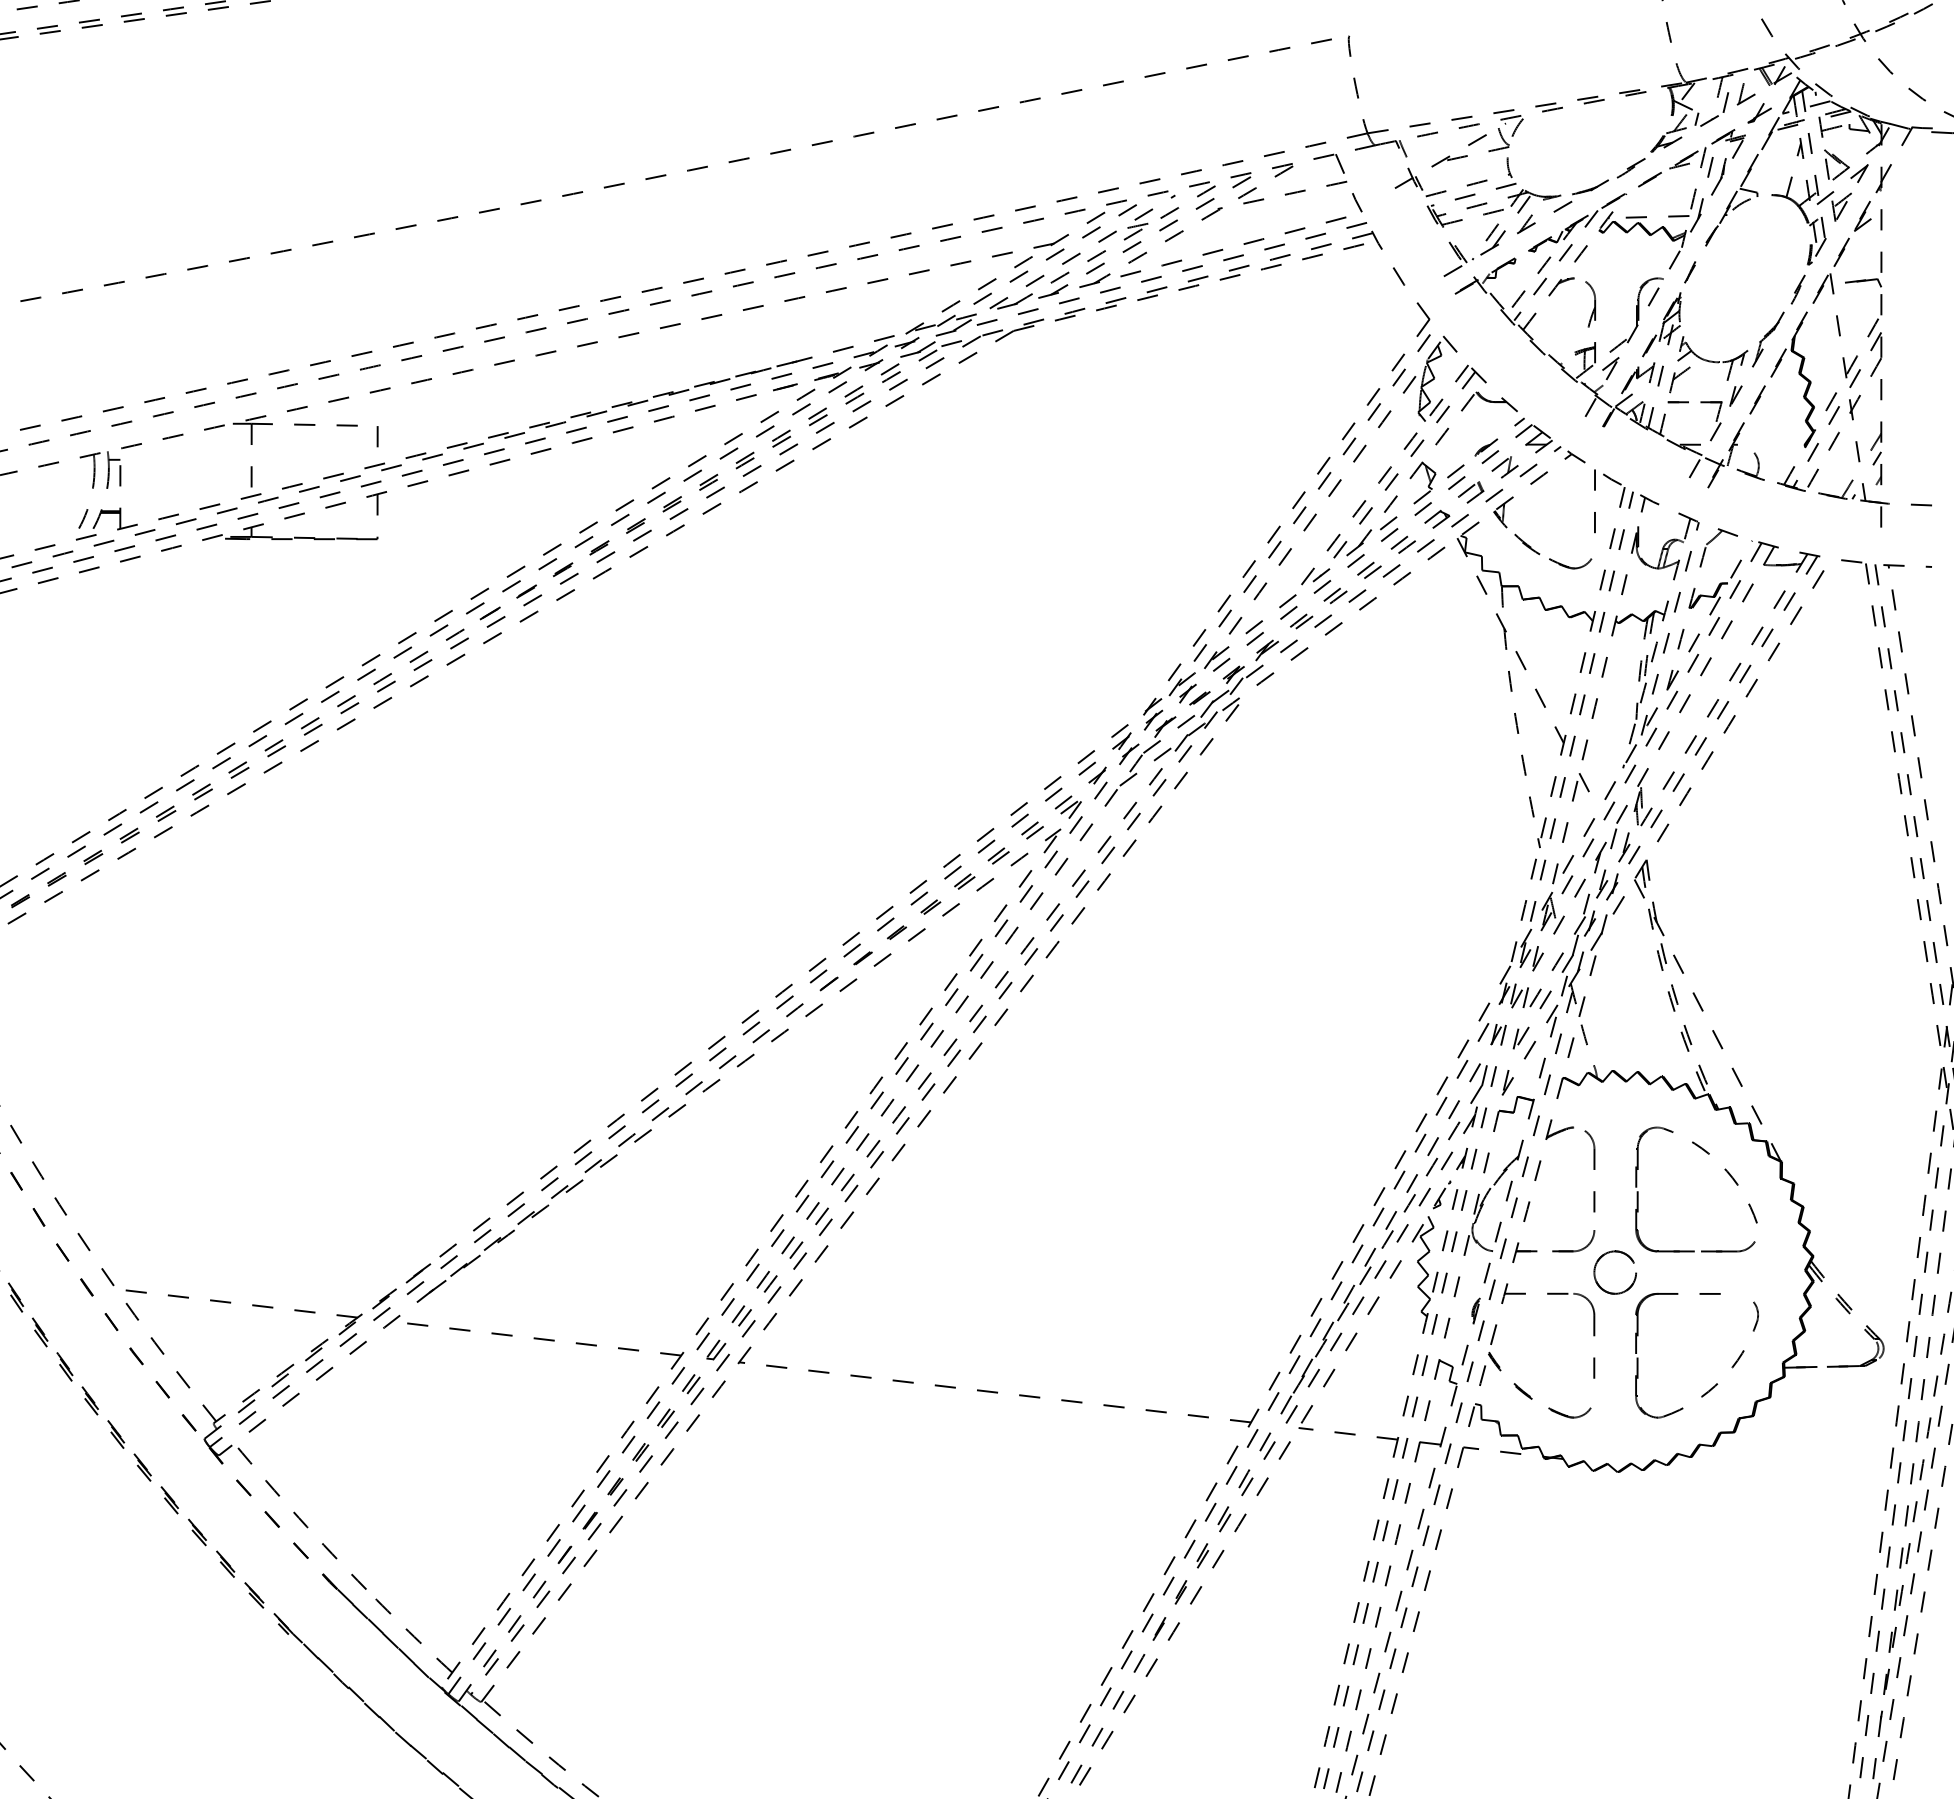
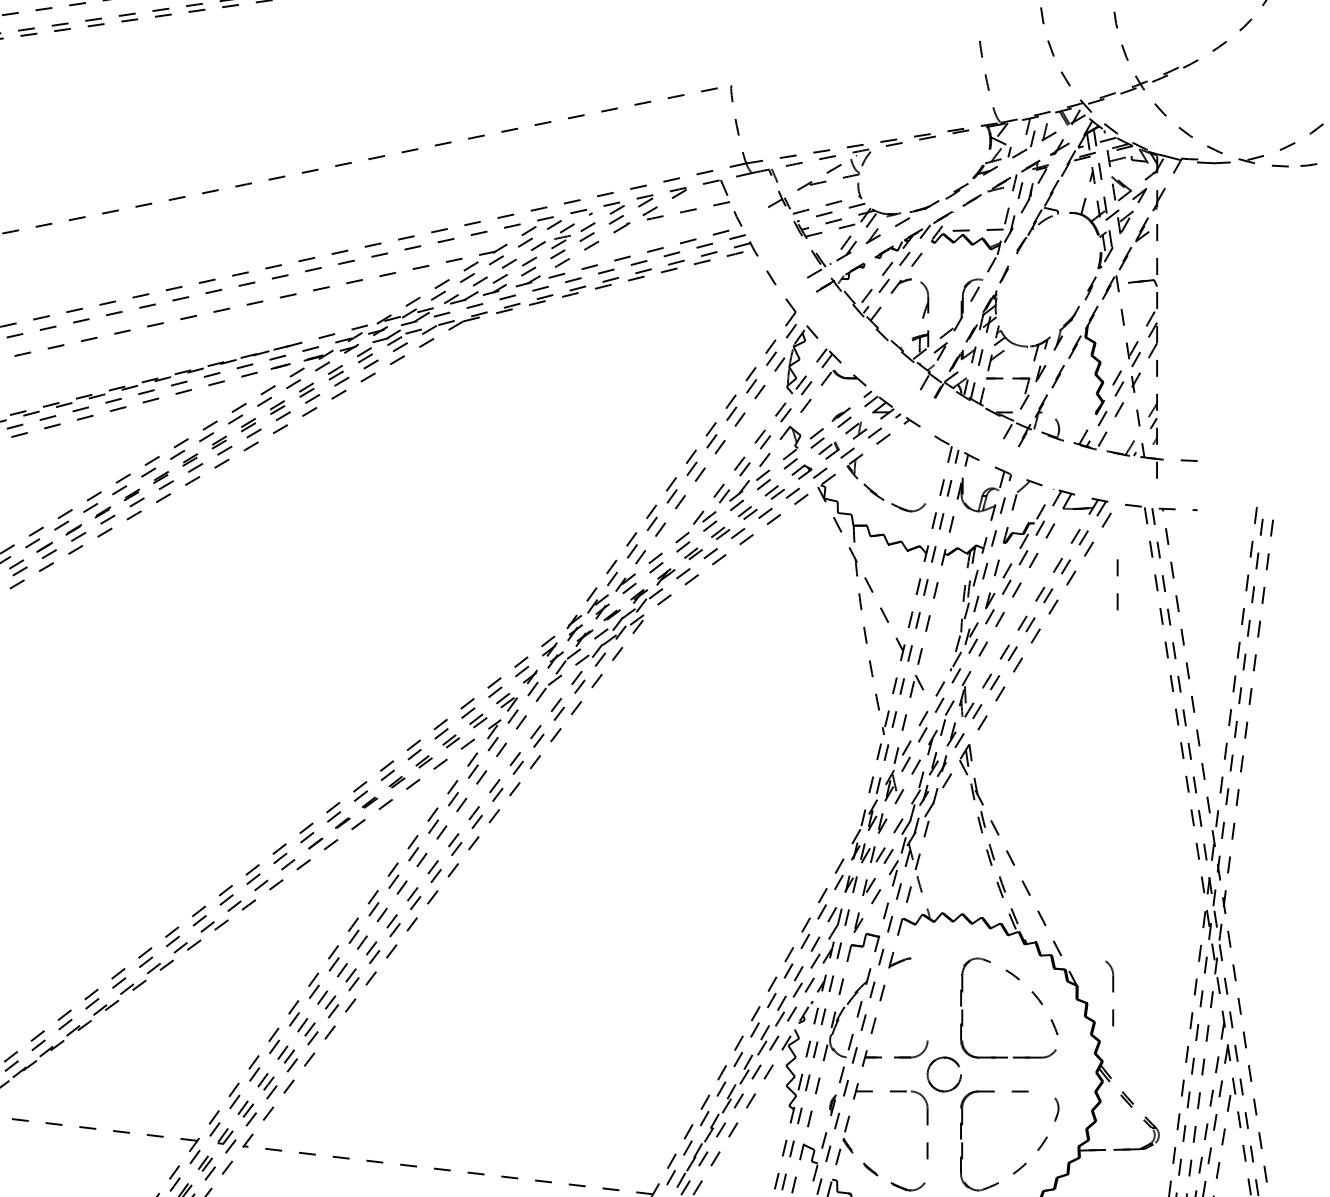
line: (1594, 490) -> (1117, 576), moved
part: (1589, 1171) -> (1109, 993), moved

